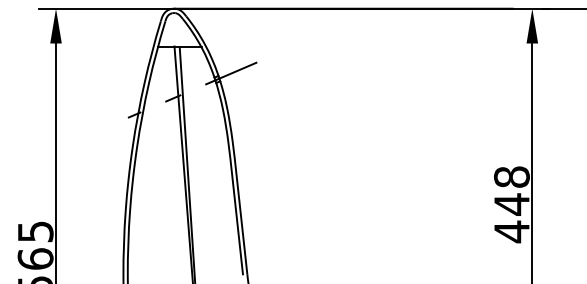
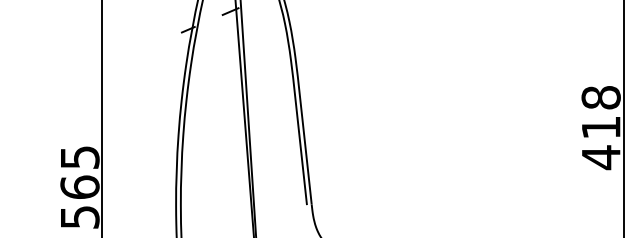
text: (511, 204) -> (600, 127), 448 -> 418

